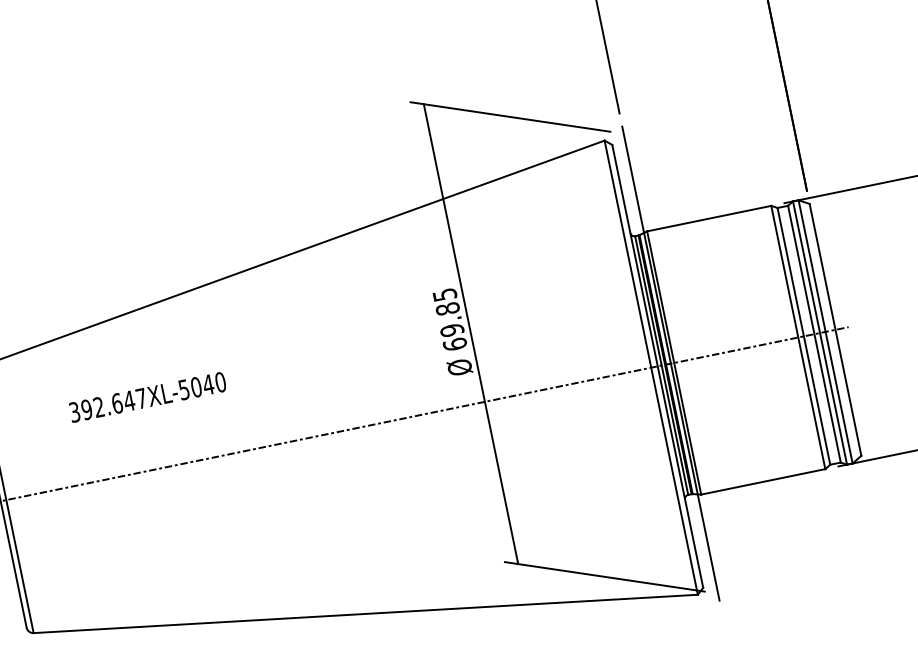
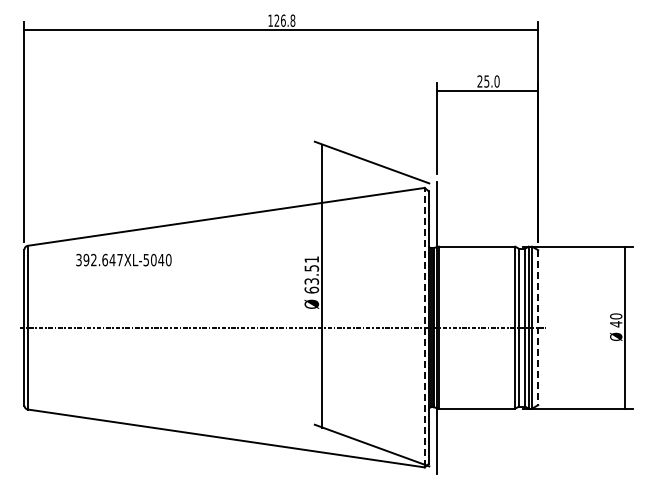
text: (448, 312) -> (311, 270), 69.85 -> 63.51
line: (836, 331) -> (538, 328), solid -> dashed
line: (650, 367) -> (424, 327), solid -> dashed
text: (146, 396) -> (123, 259), moved

